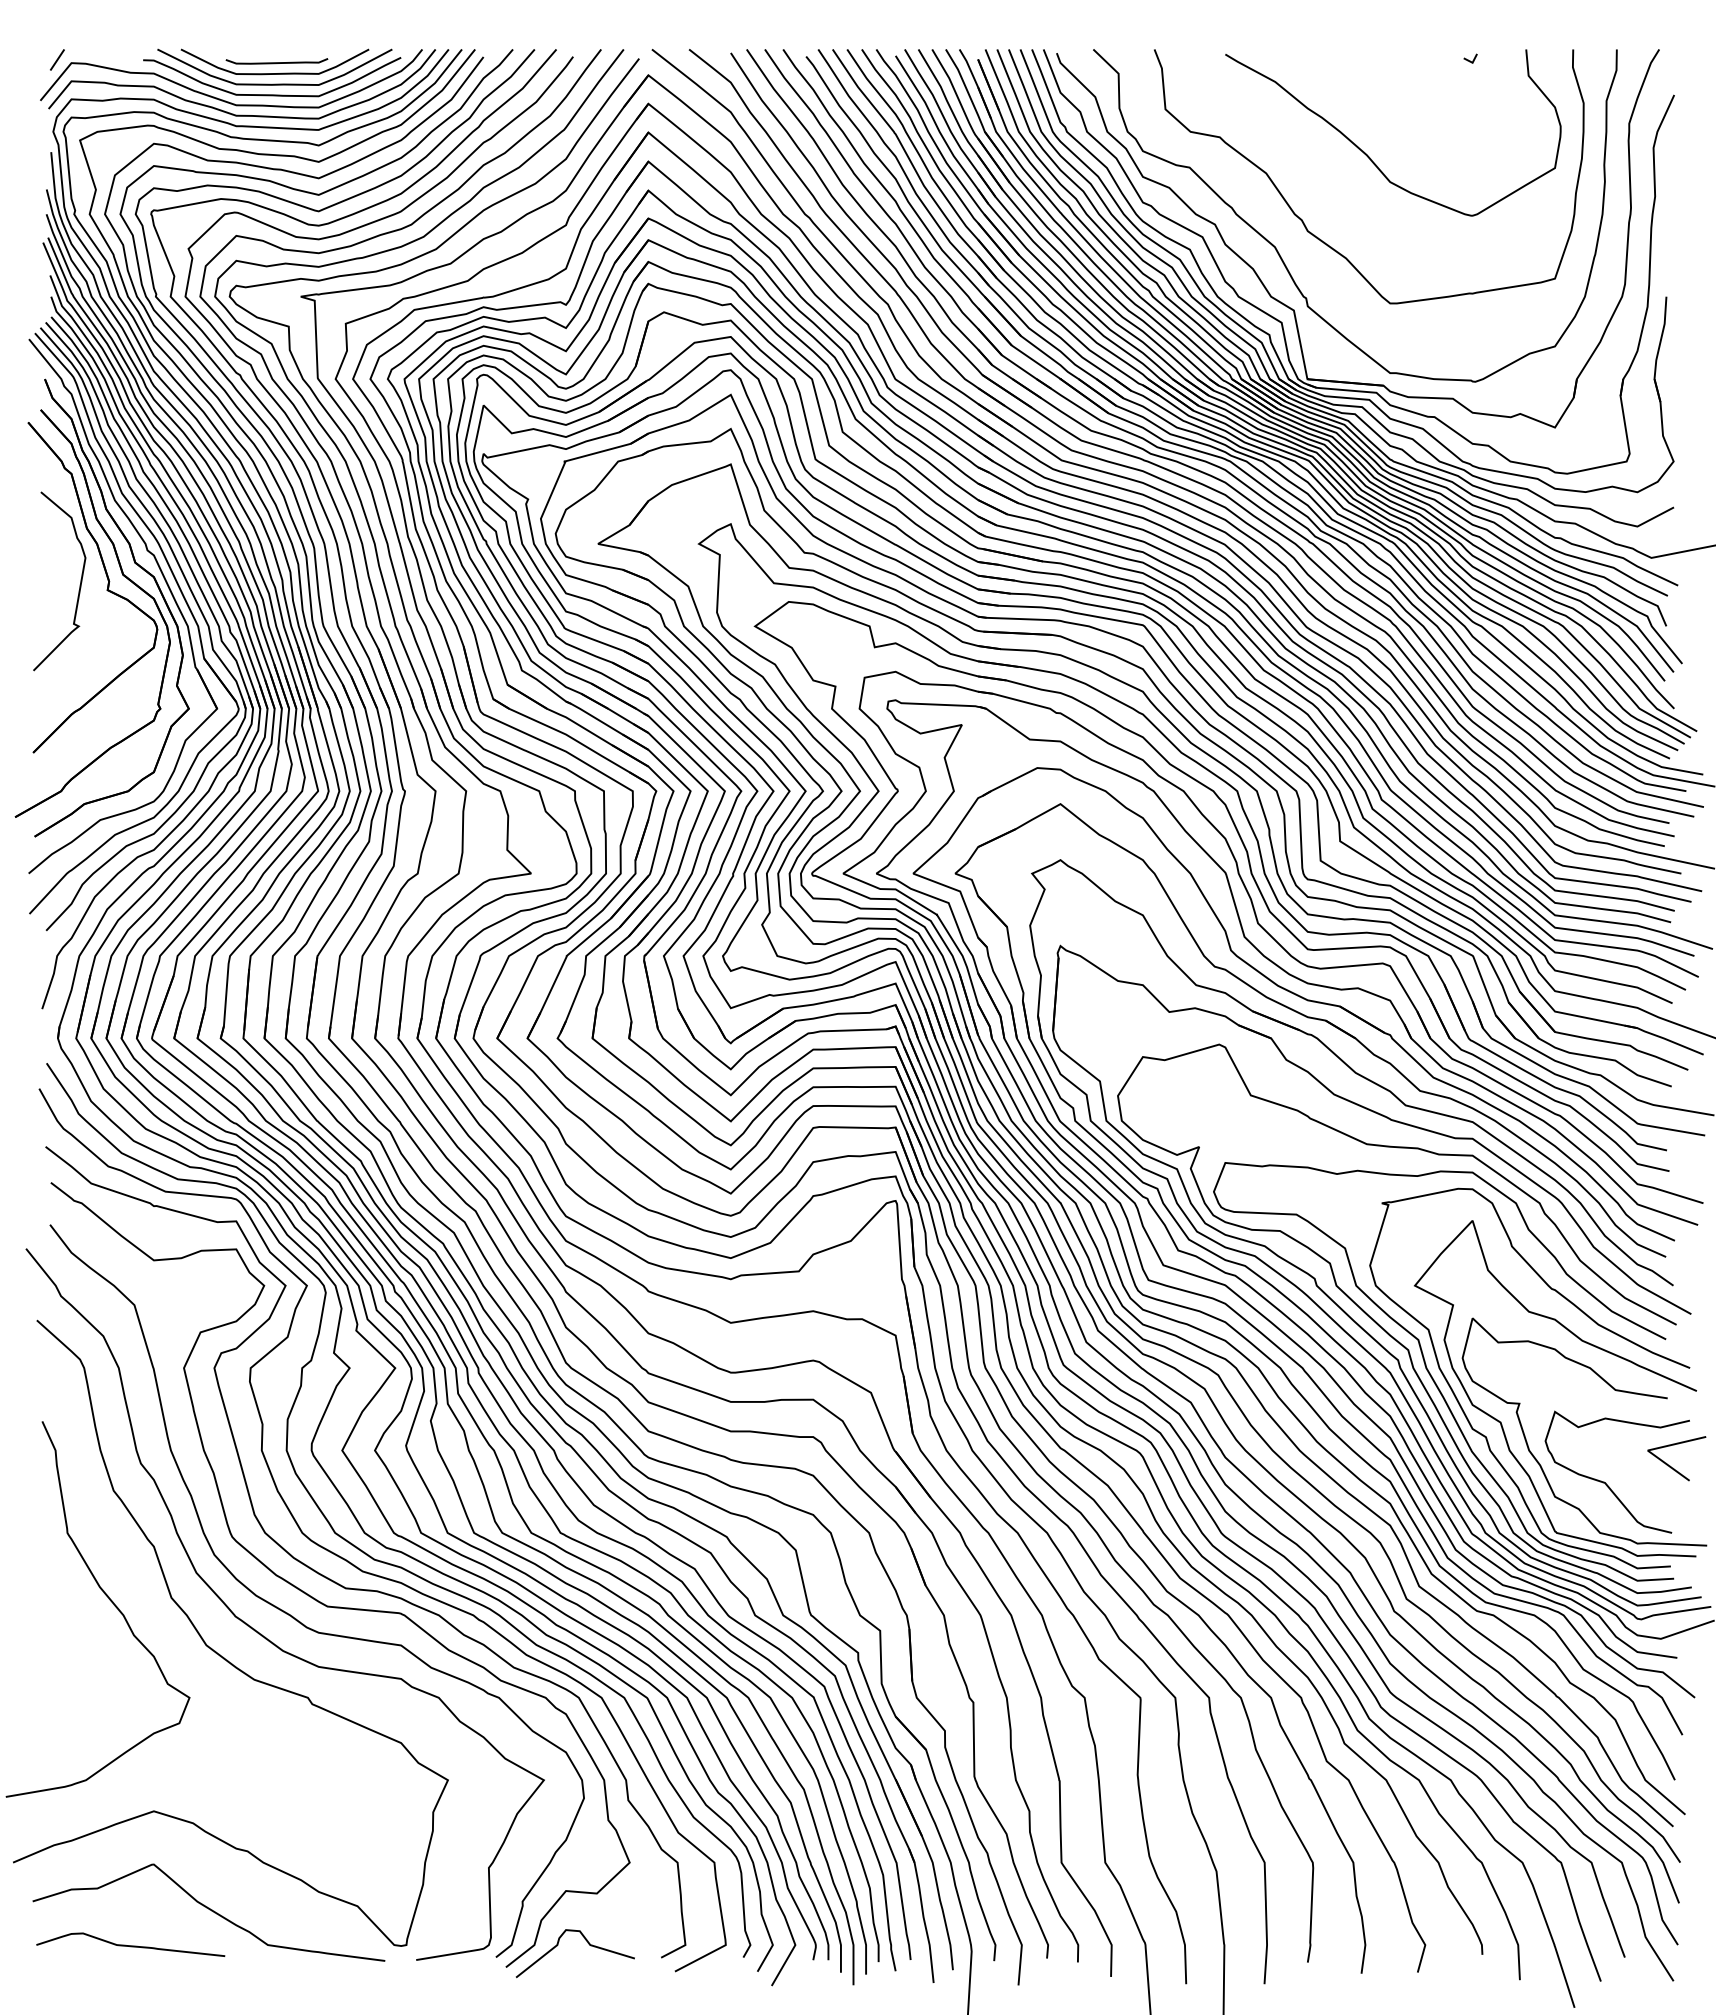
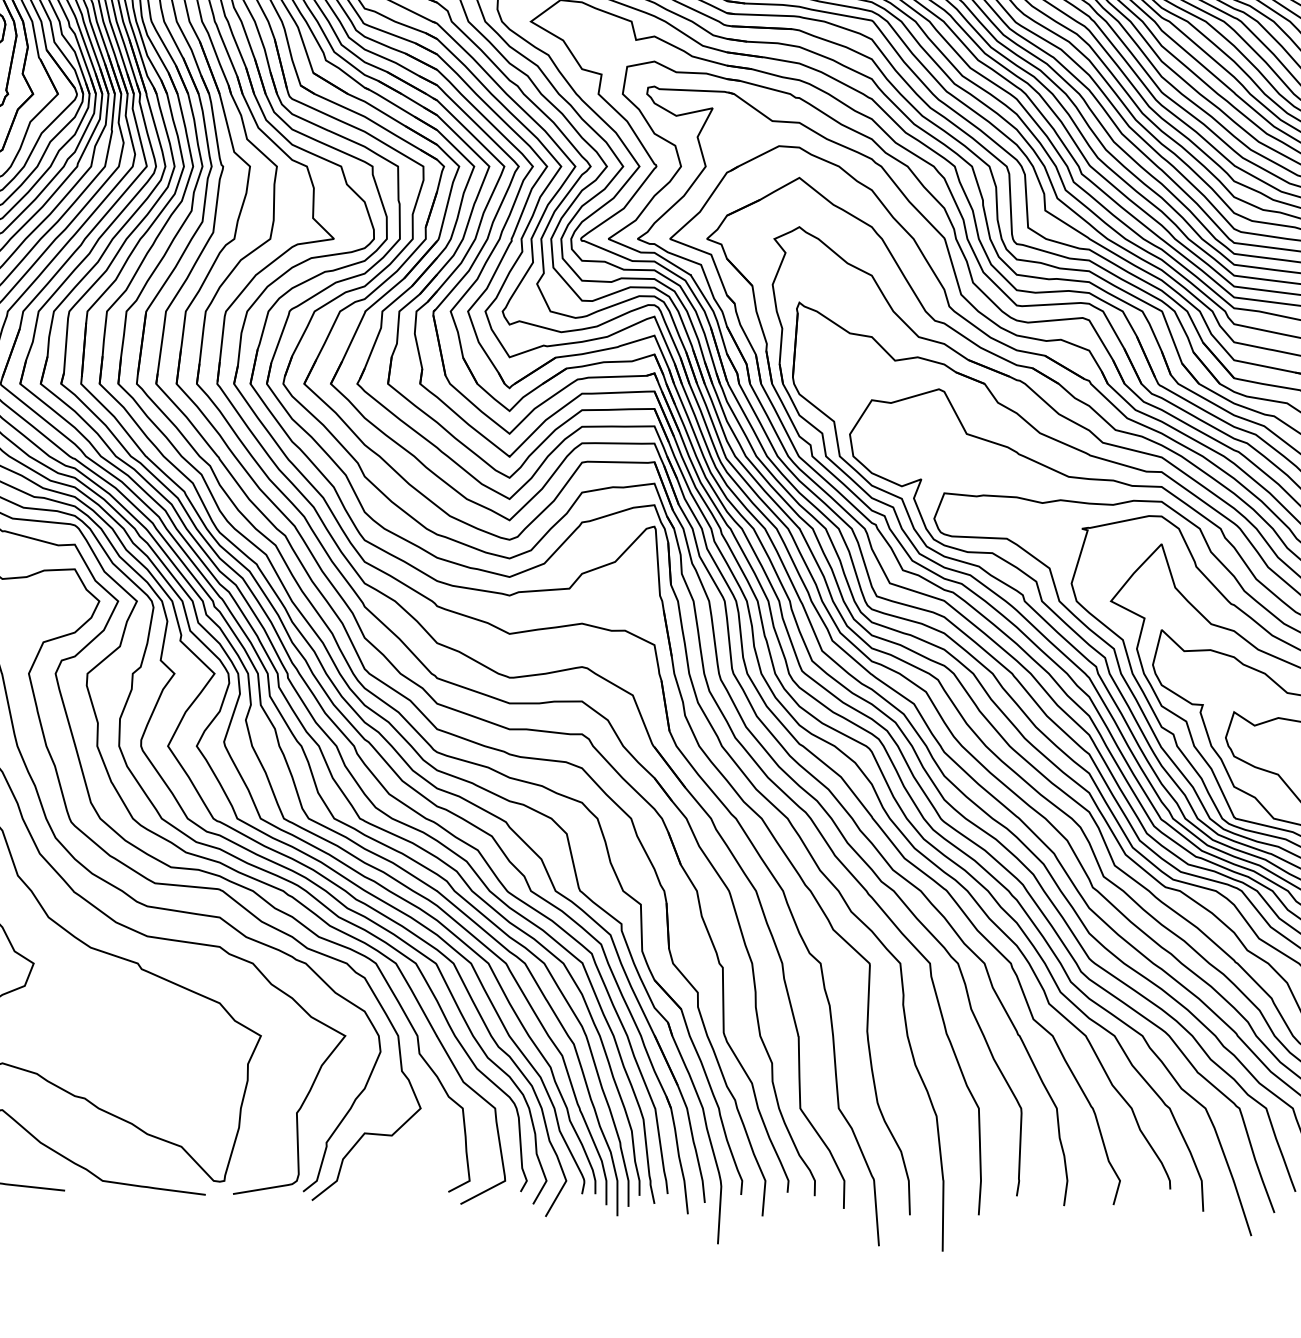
curve: (587, 1943) -> (383, 1179), removed

